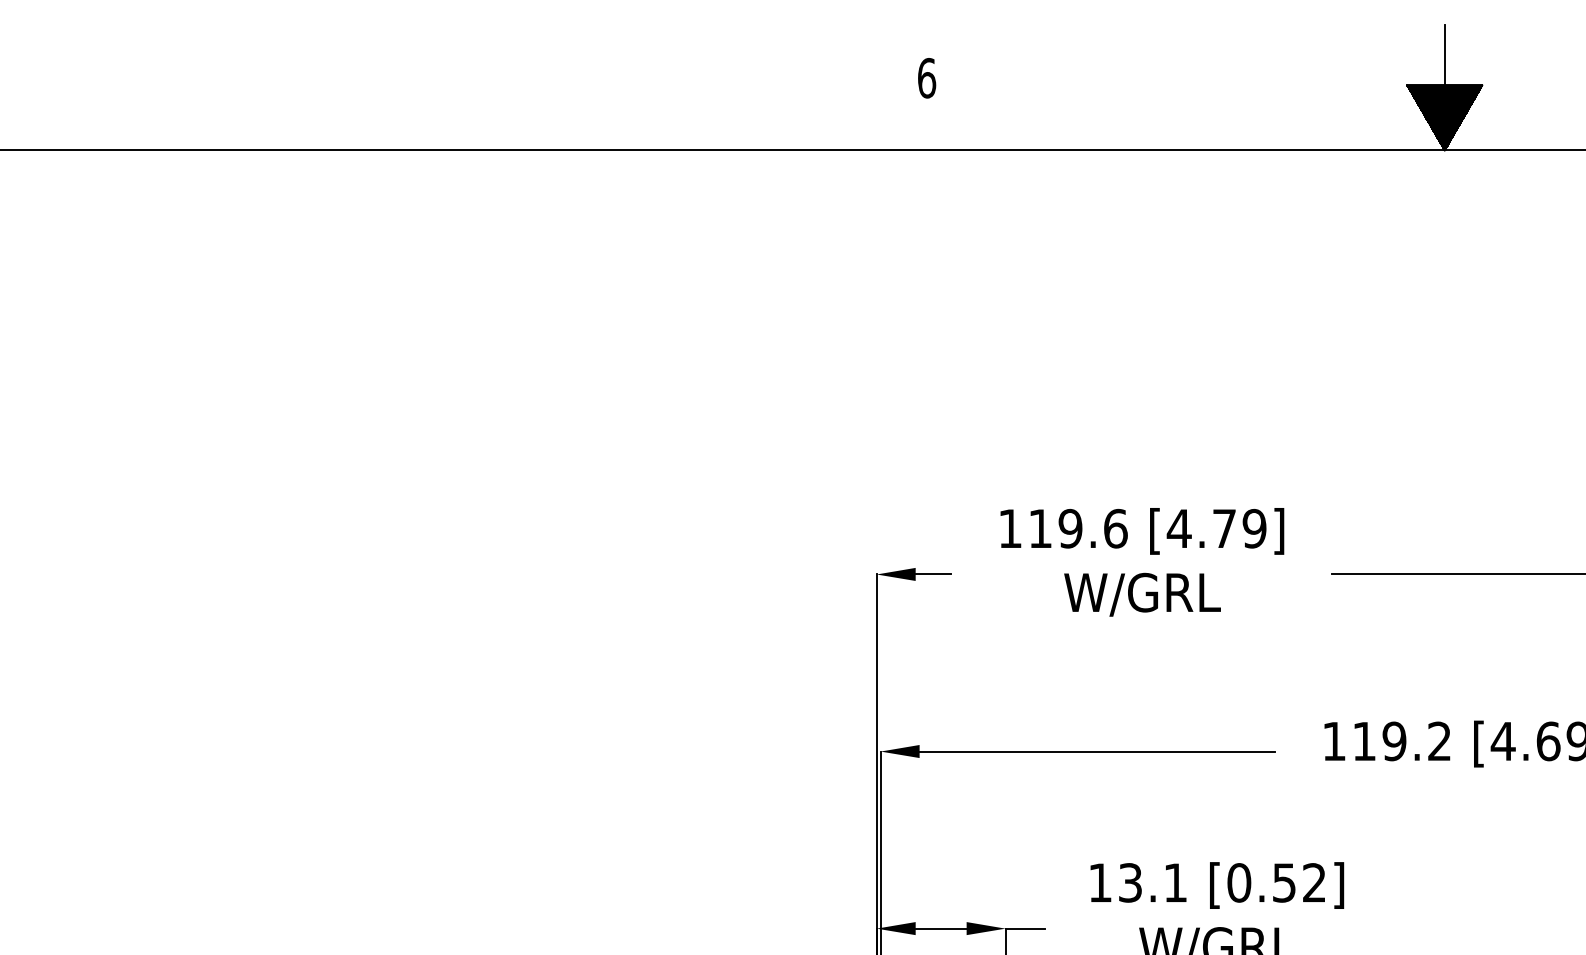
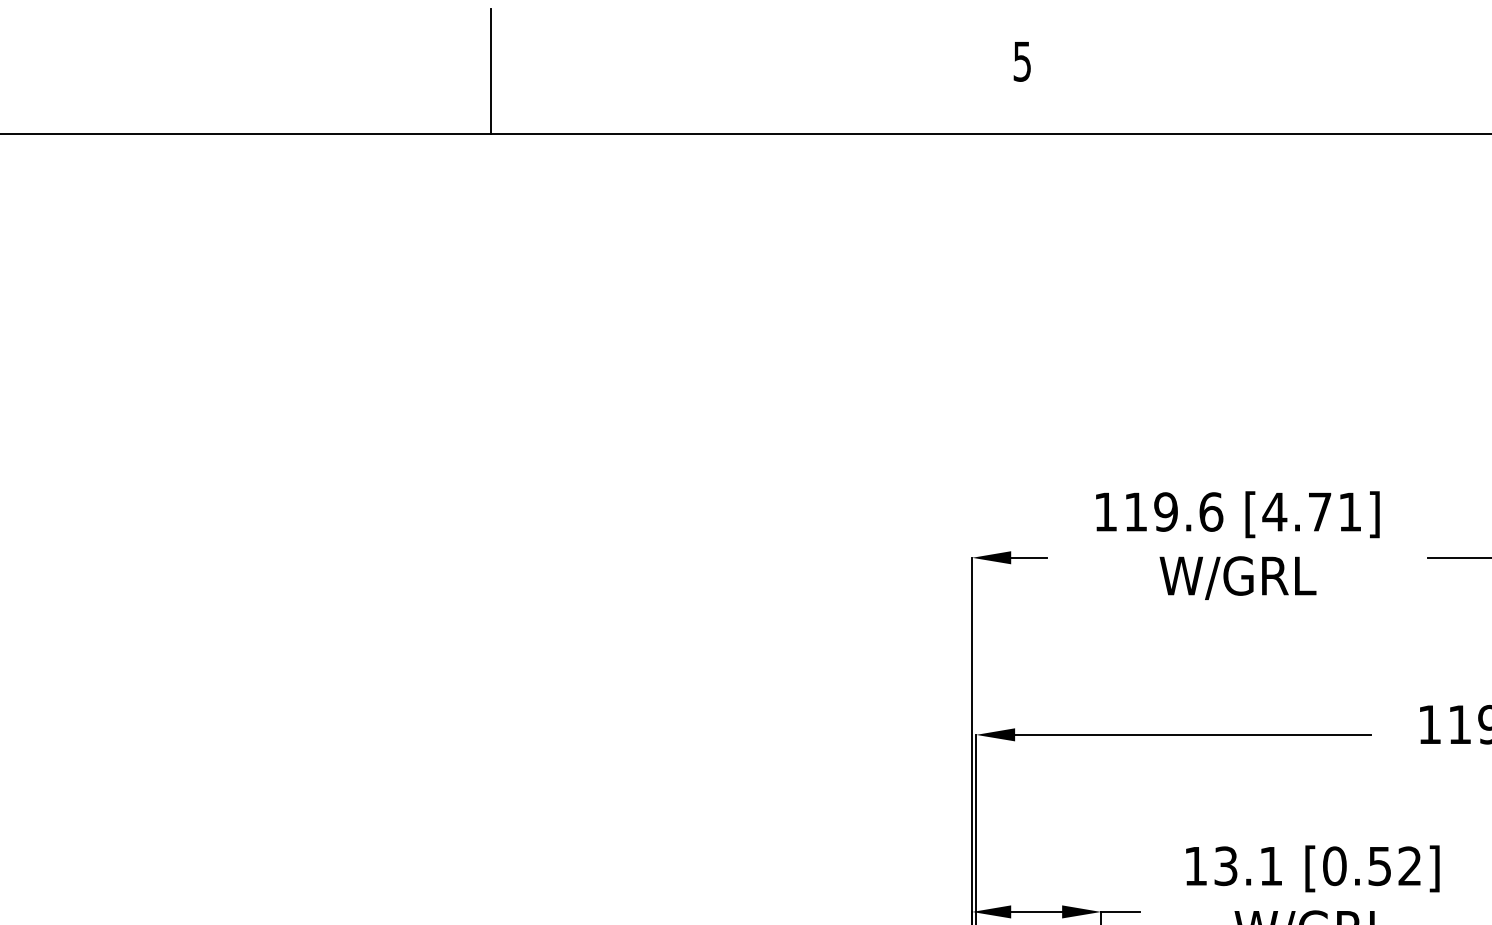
text: (927, 78) -> (1022, 61), 6 -> 5
line: (395, 87) -> (490, 70), added
text: (1254, 528) -> (1349, 511), [4.79] -> [4.71]

